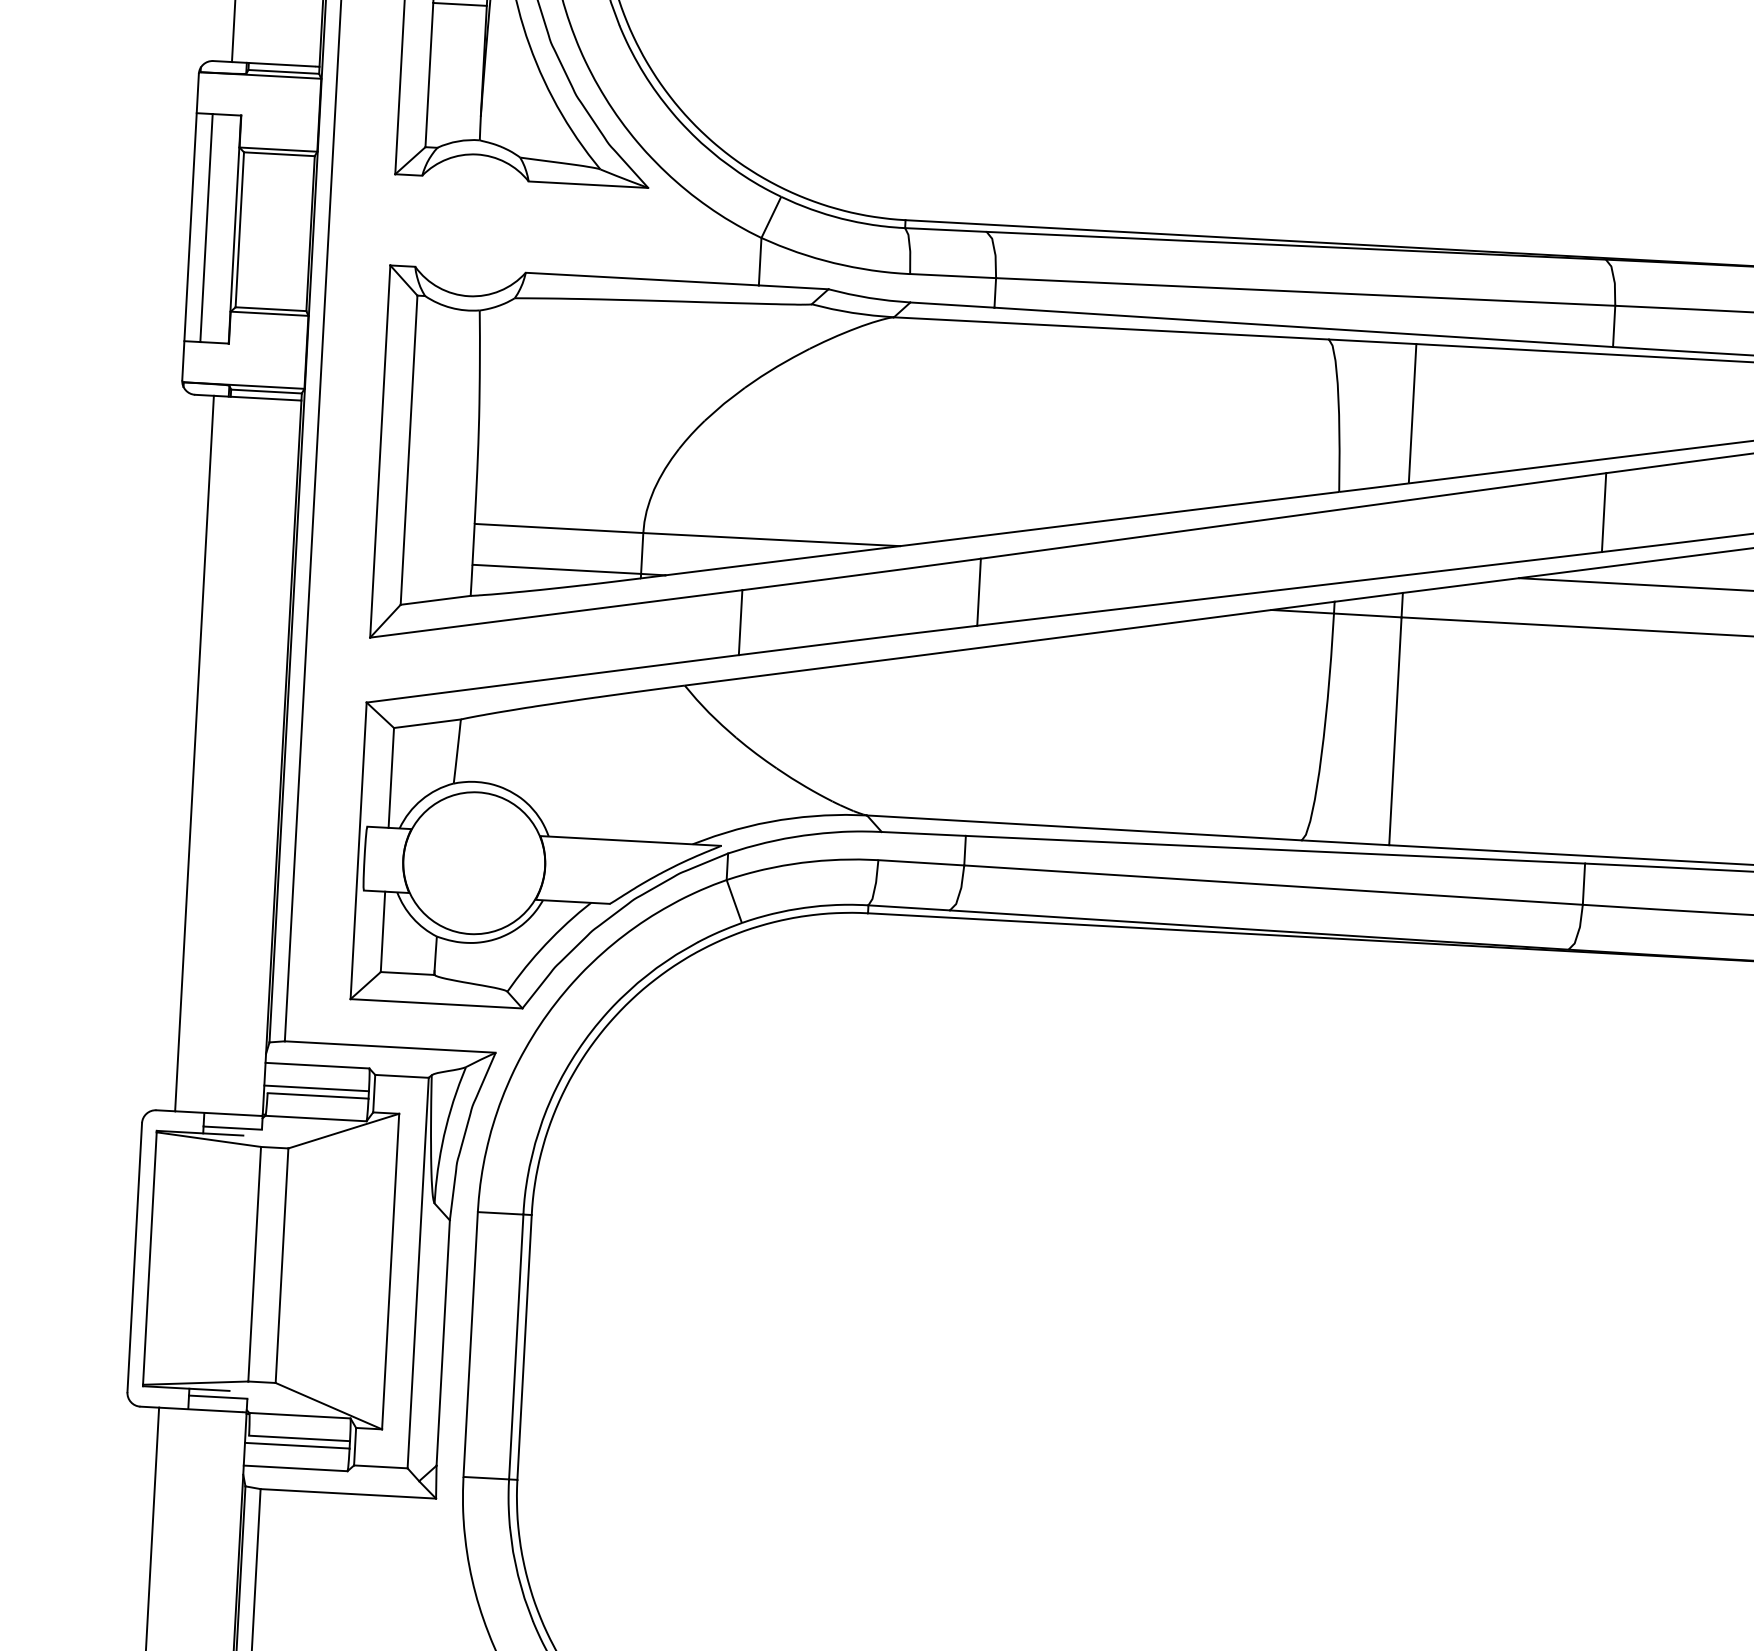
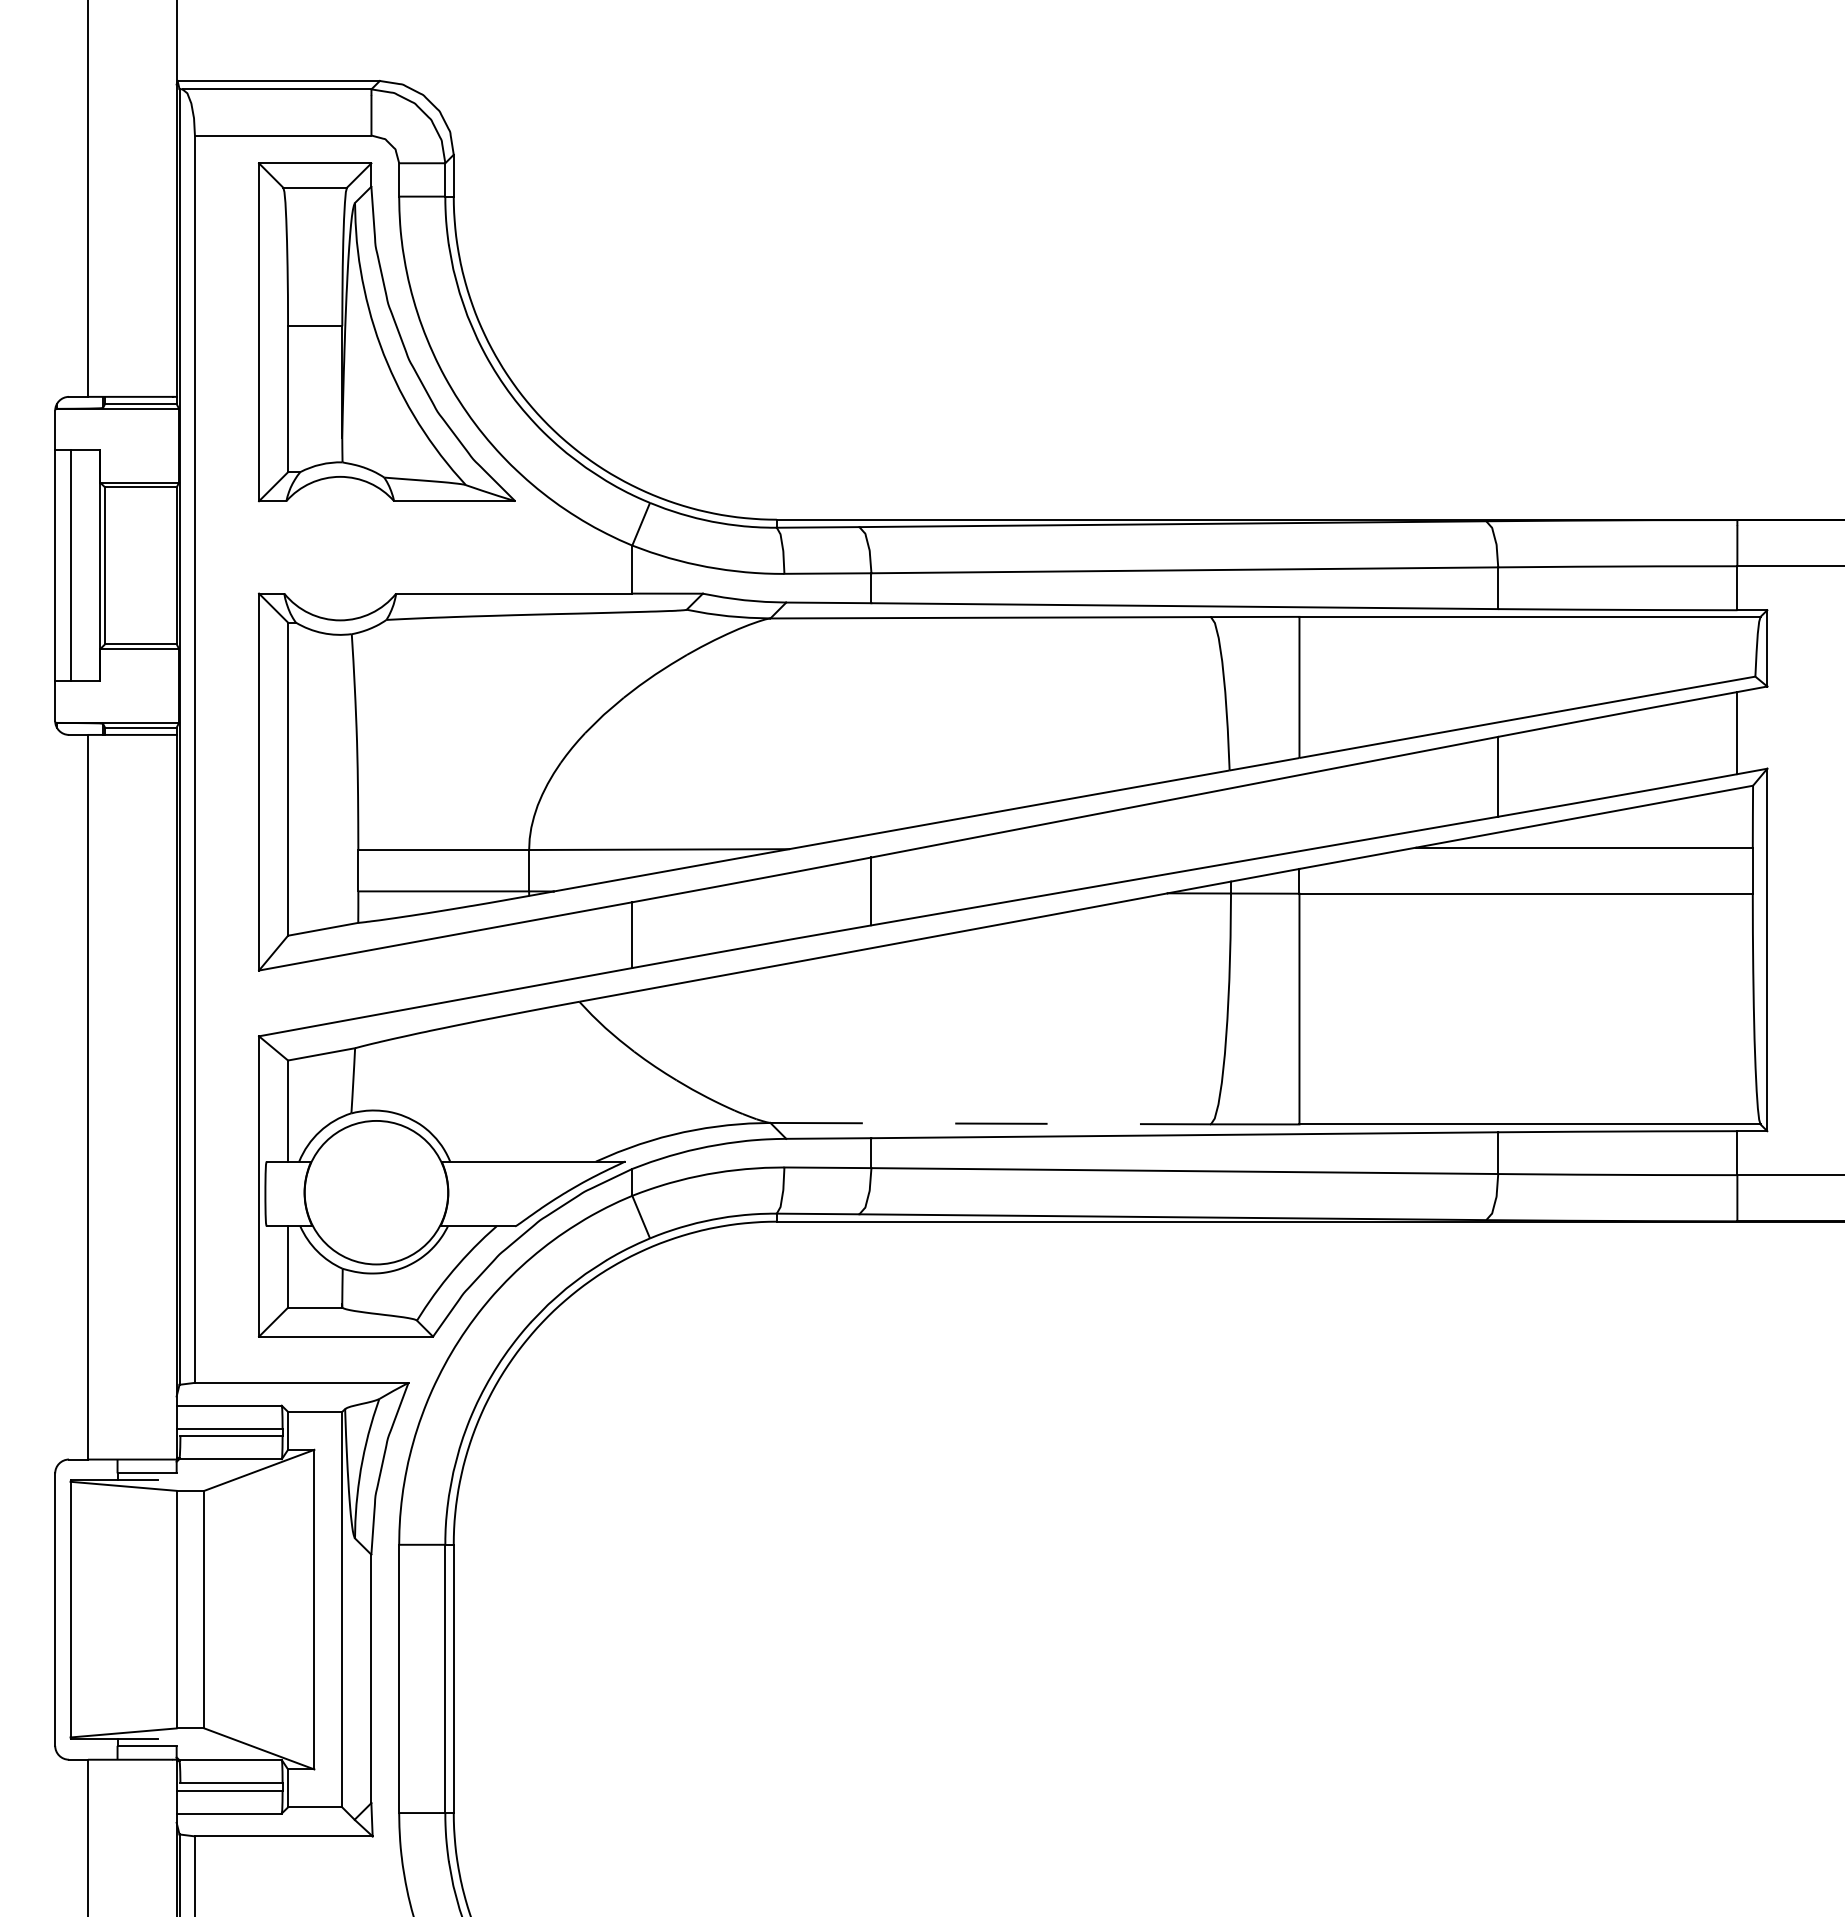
line: (1085, 827) -> (991, 1123), solid -> dashed

